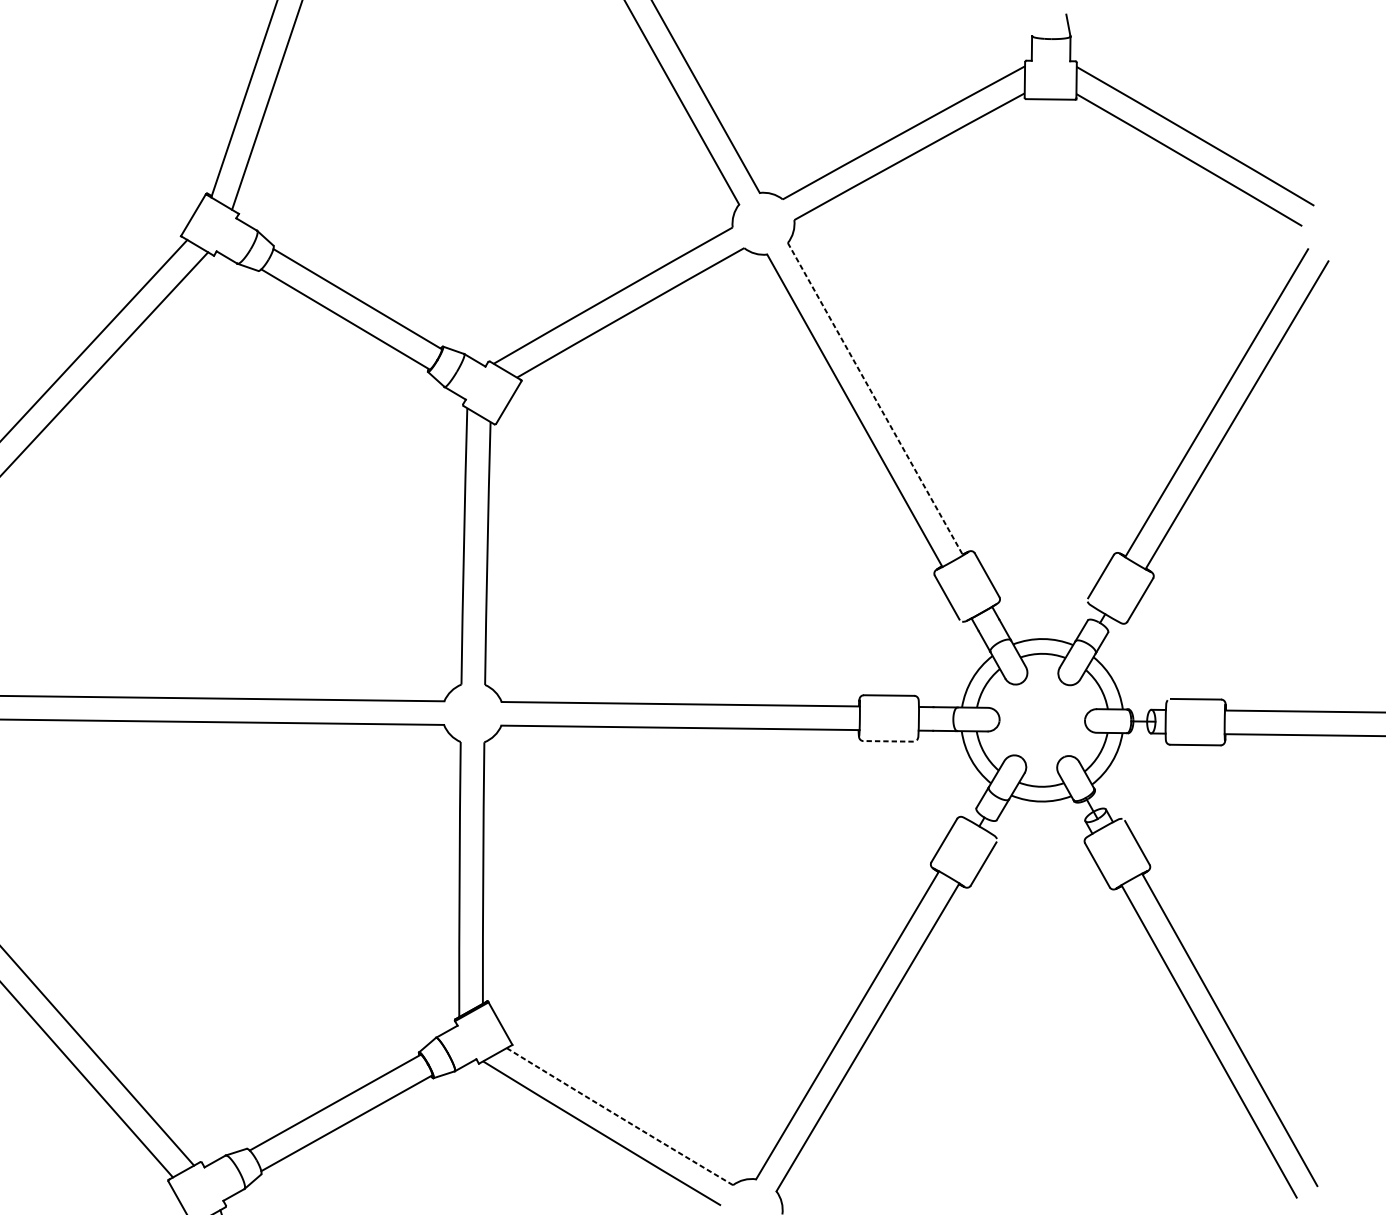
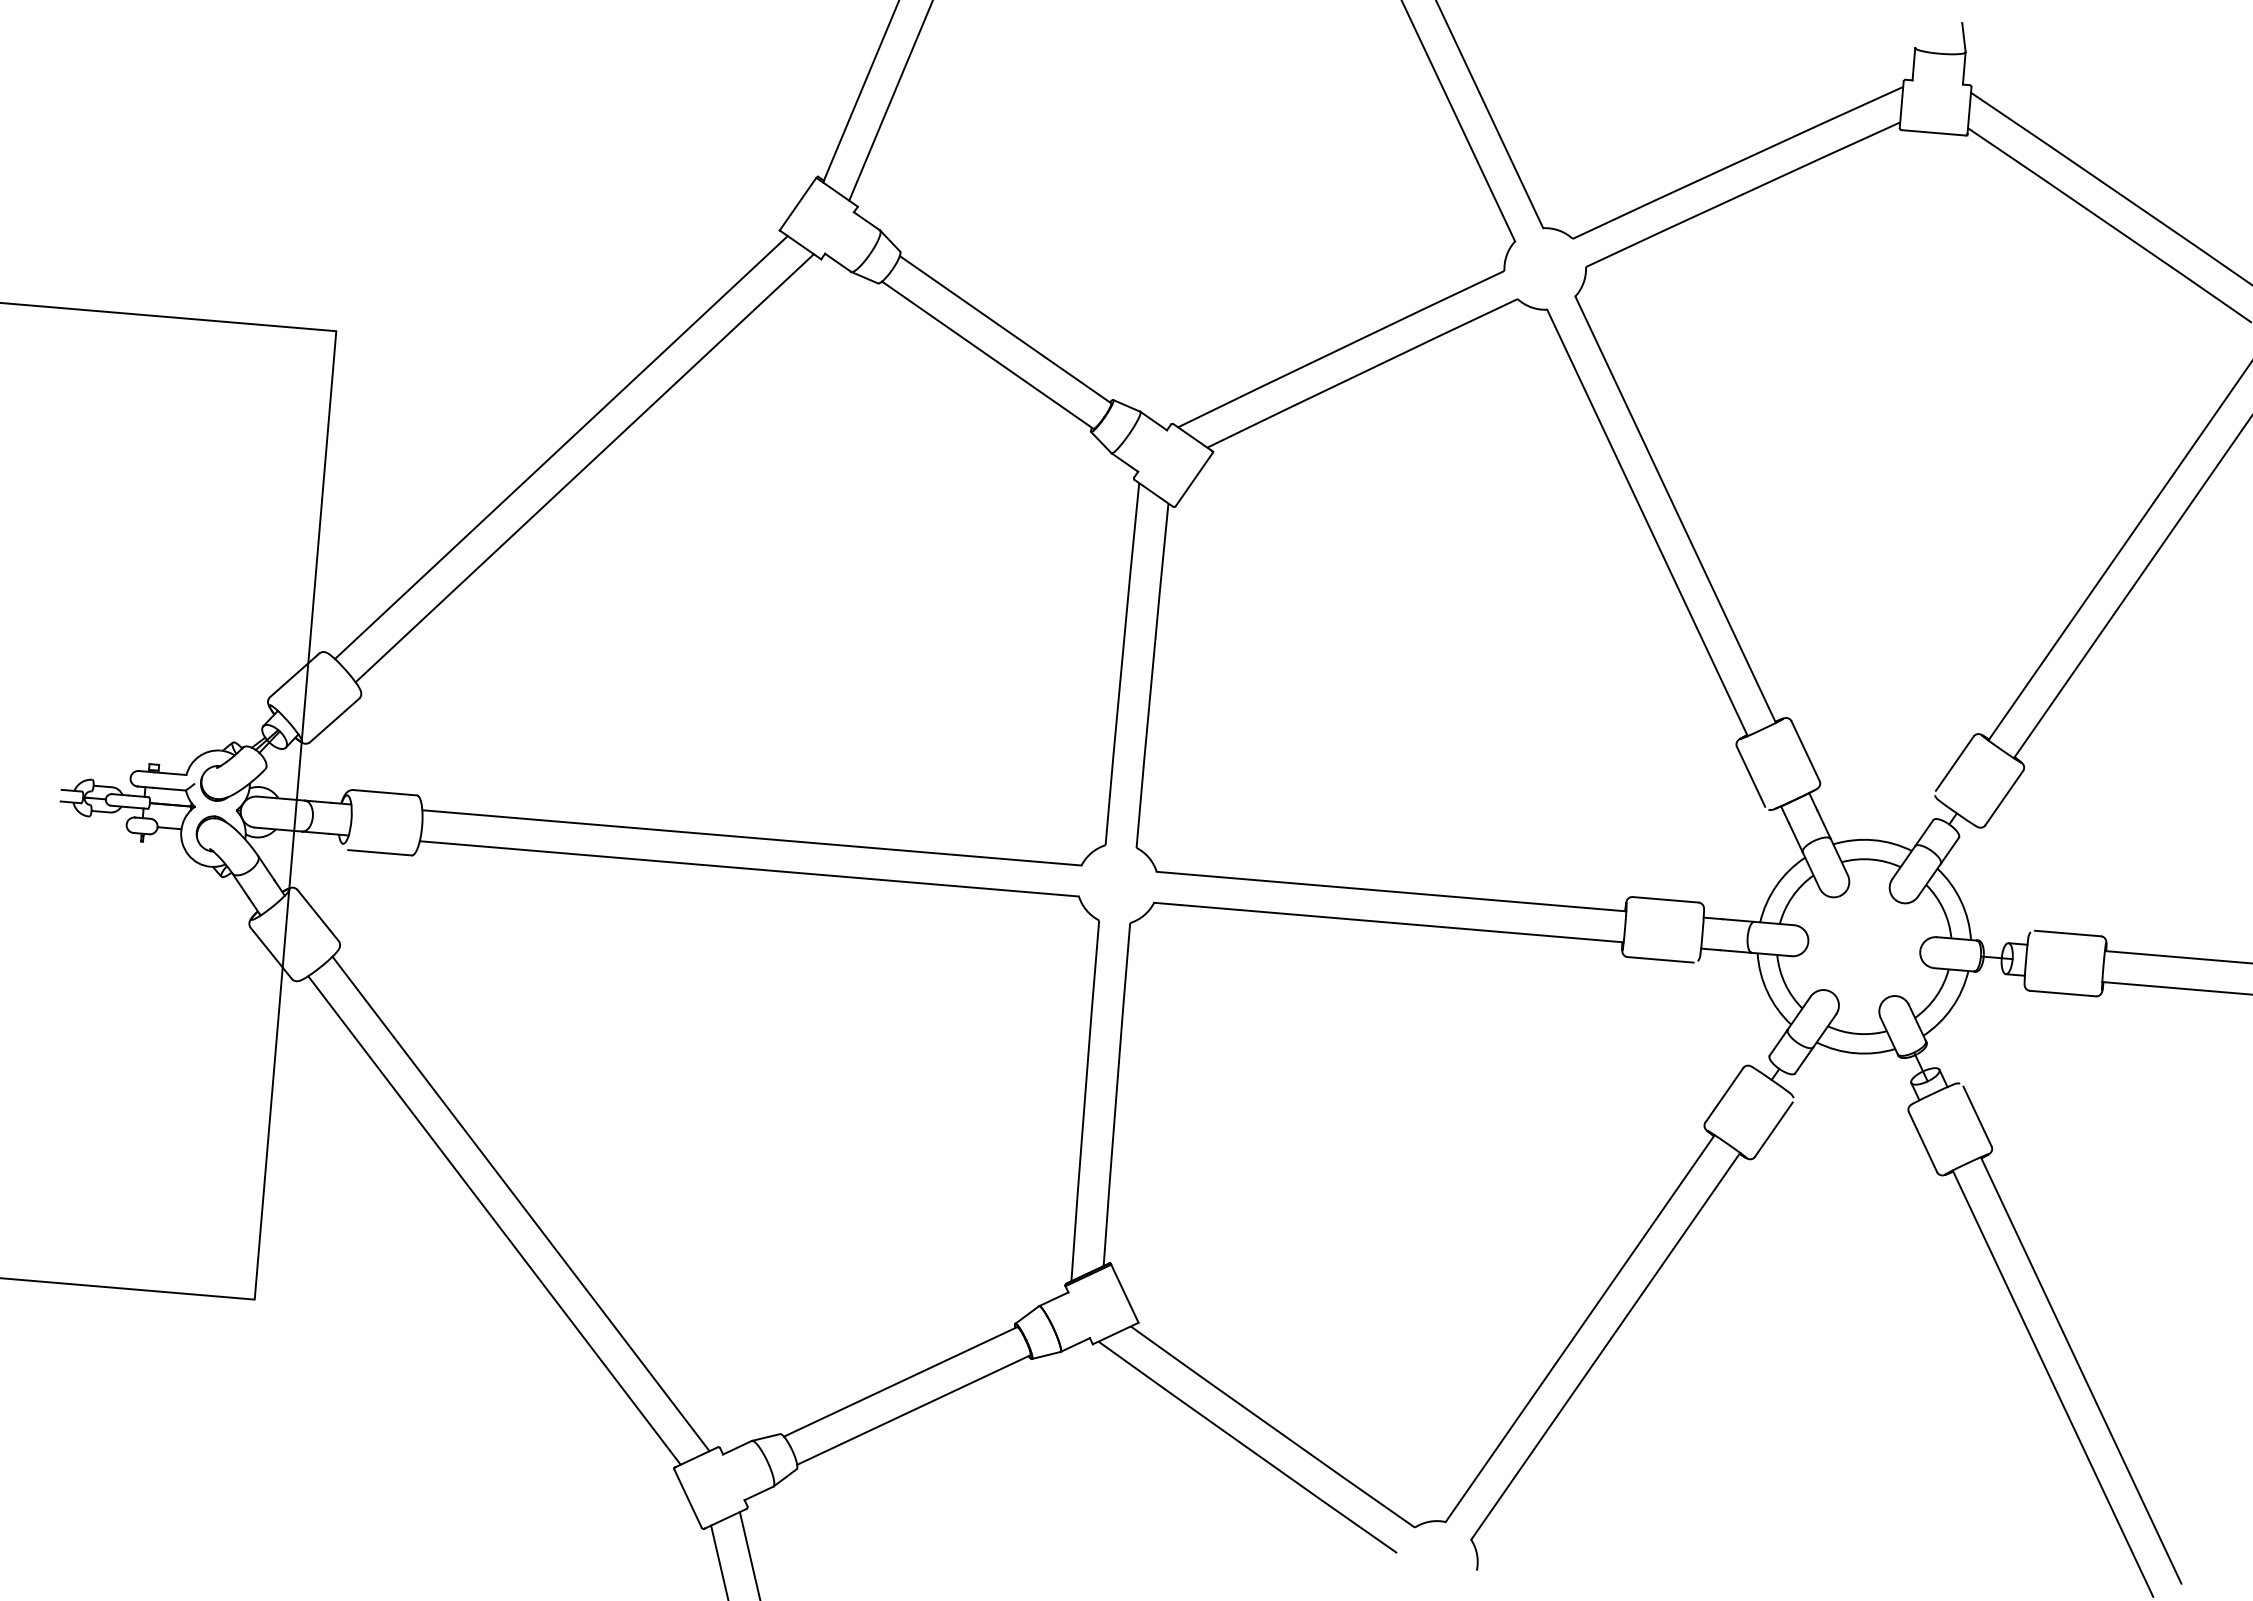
line: (875, 399) -> (1675, 509), dashed -> solid
line: (888, 741) -> (1660, 959), dashed -> solid
arc: (619, 1117) -> (1272, 1427), dashed -> solid

